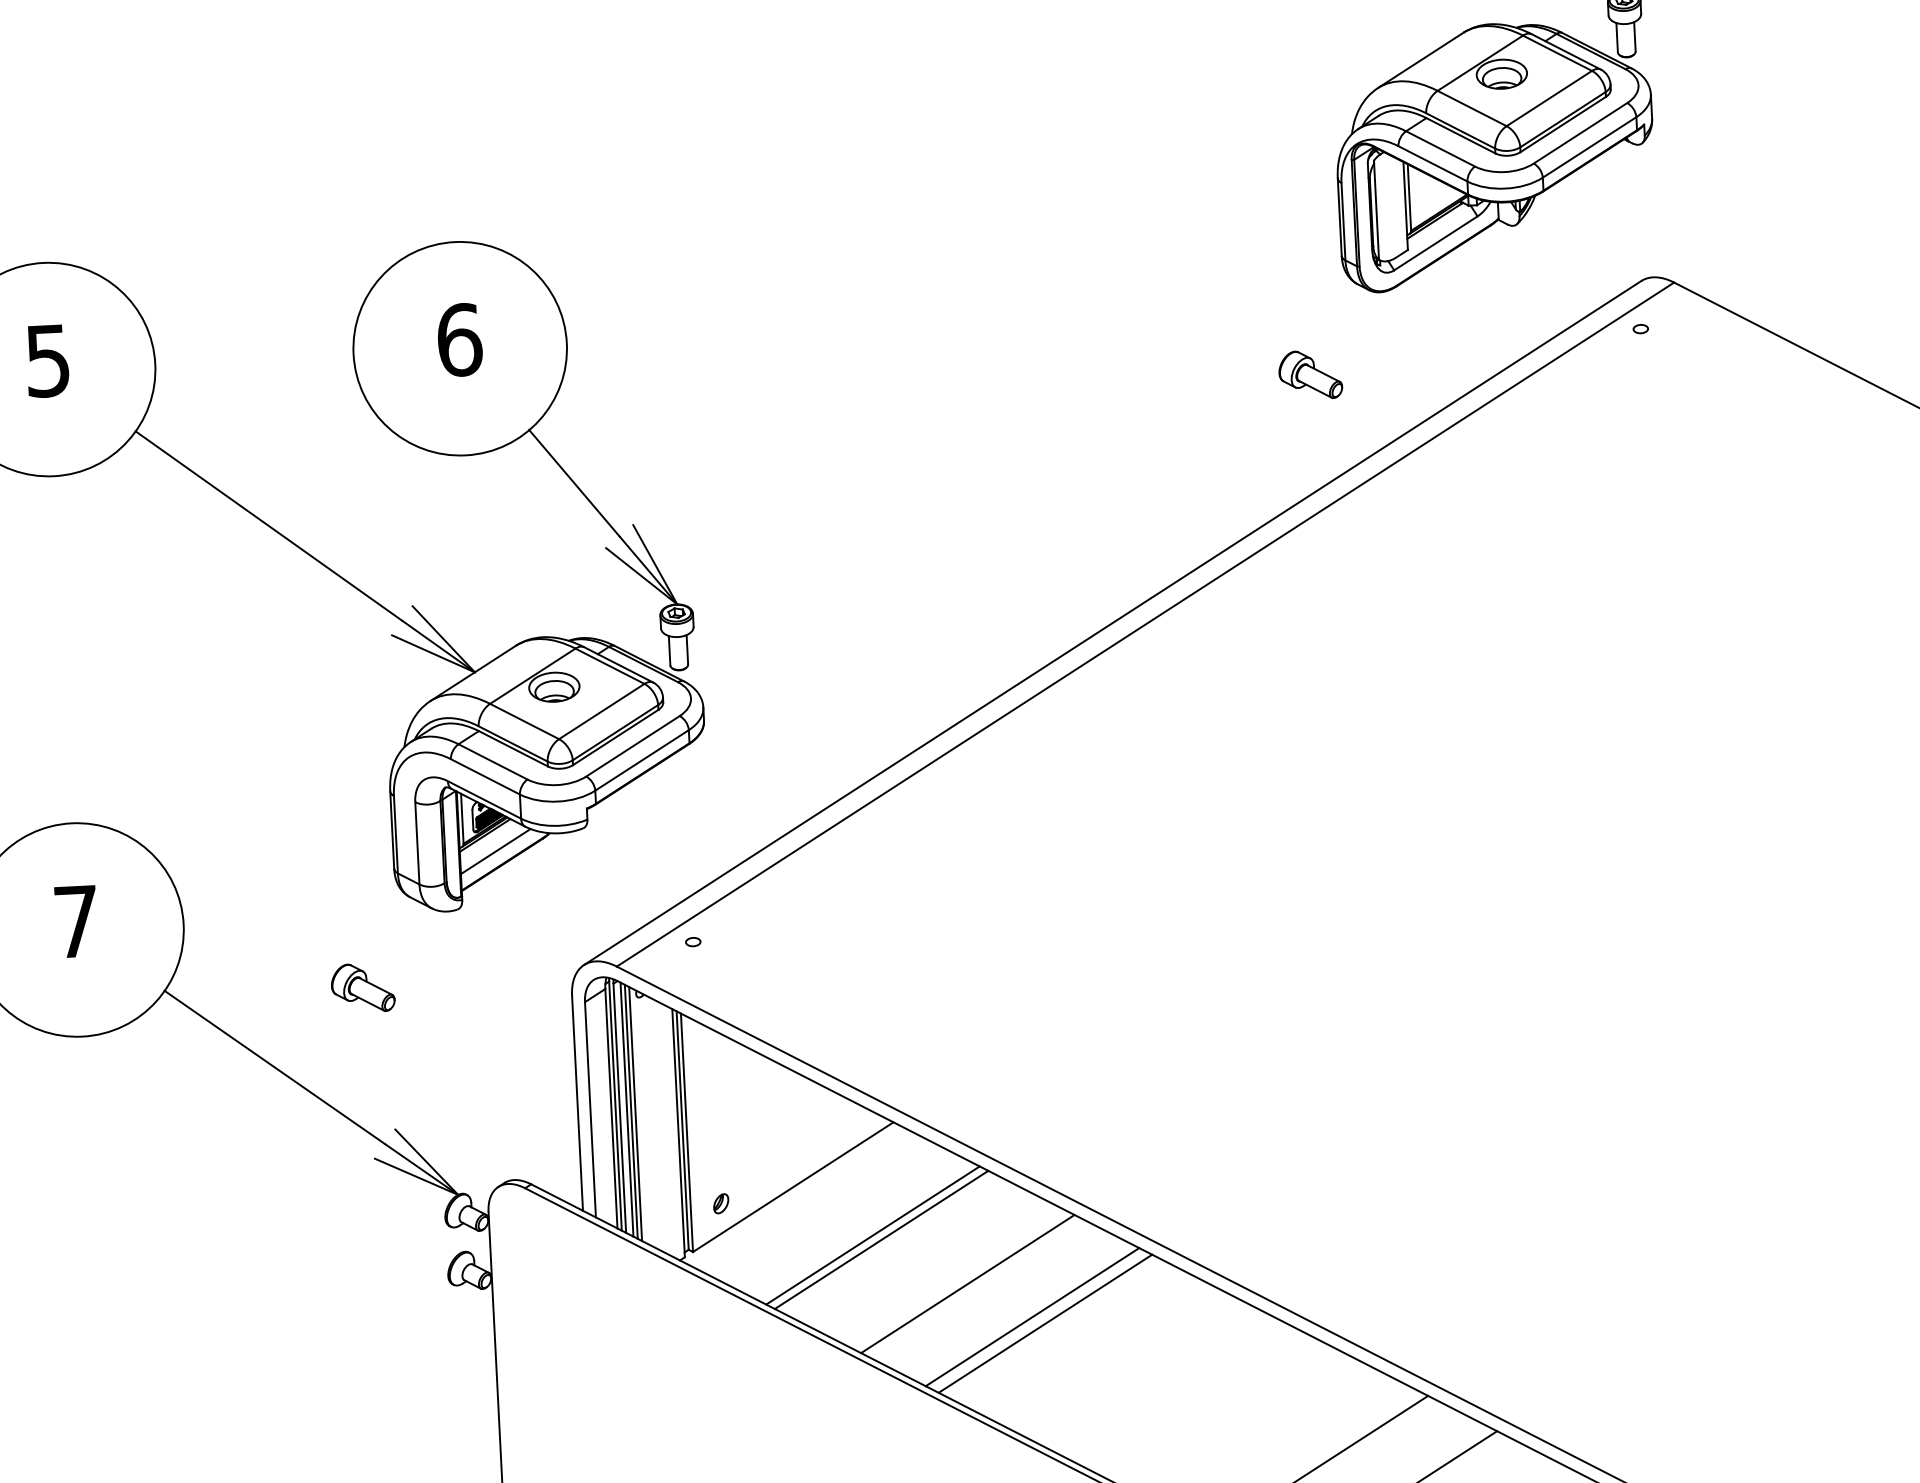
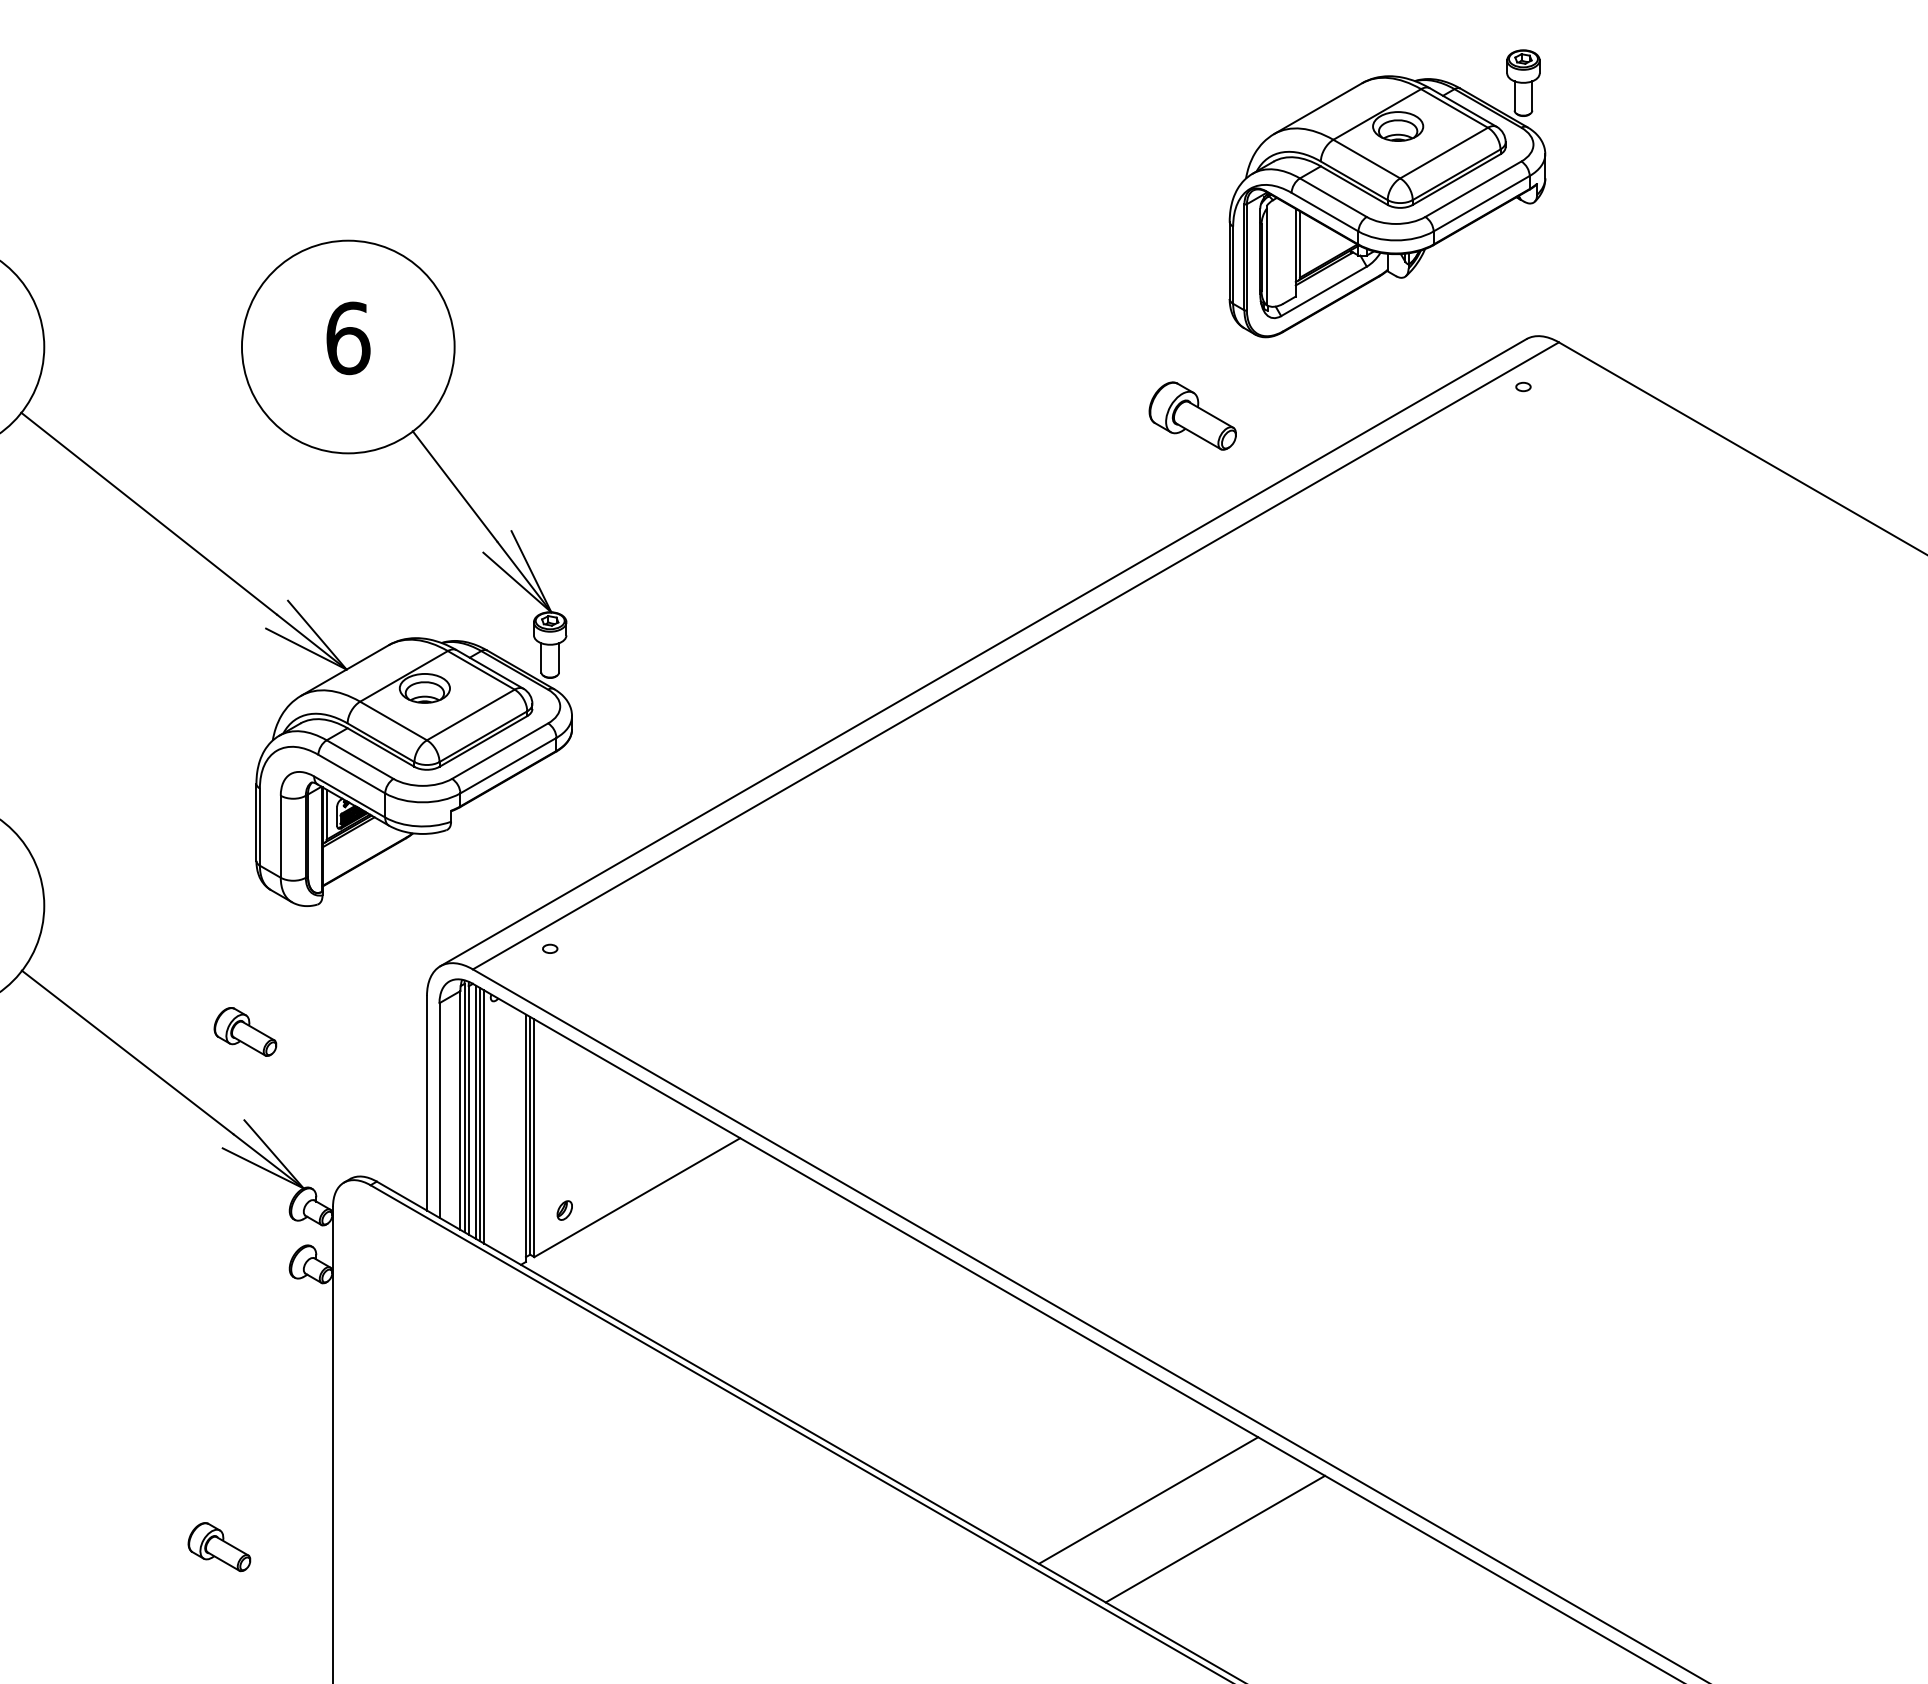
part: (1310, 374) -> (1192, 415), size x1.4
line: (495, 851) -> (358, 848), removed
part: (363, 987) -> (245, 1031), moved
line: (872, 1235) -> (713, 1249), removed
line: (881, 1239) -> (722, 1254), removed
line: (967, 1283) -> (805, 1302), removed
line: (1032, 1316) -> (868, 1338), removed
line: (1044, 1323) -> (880, 1345), removed

